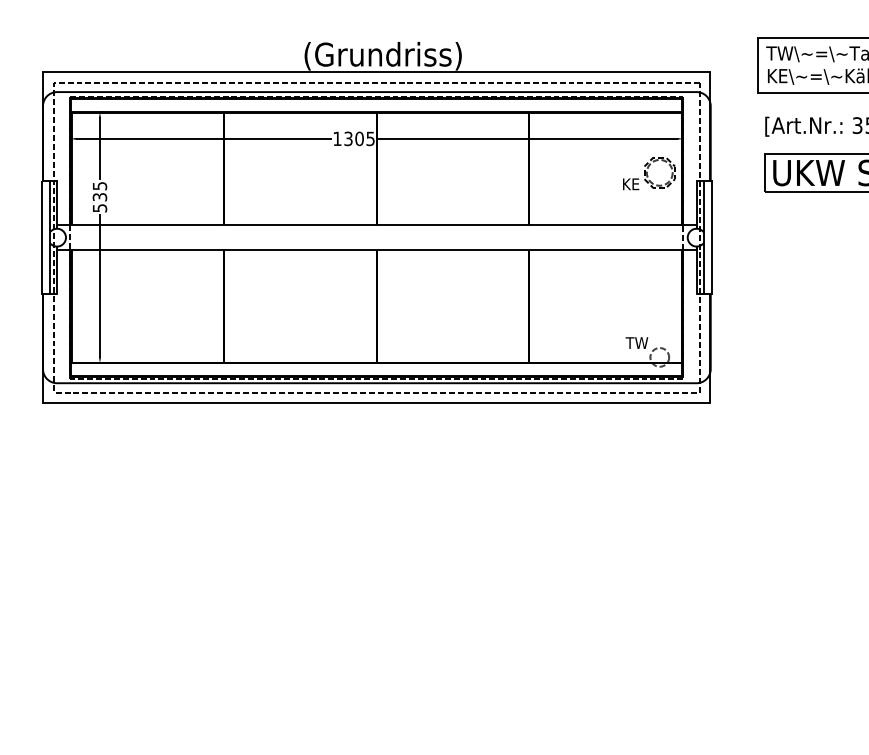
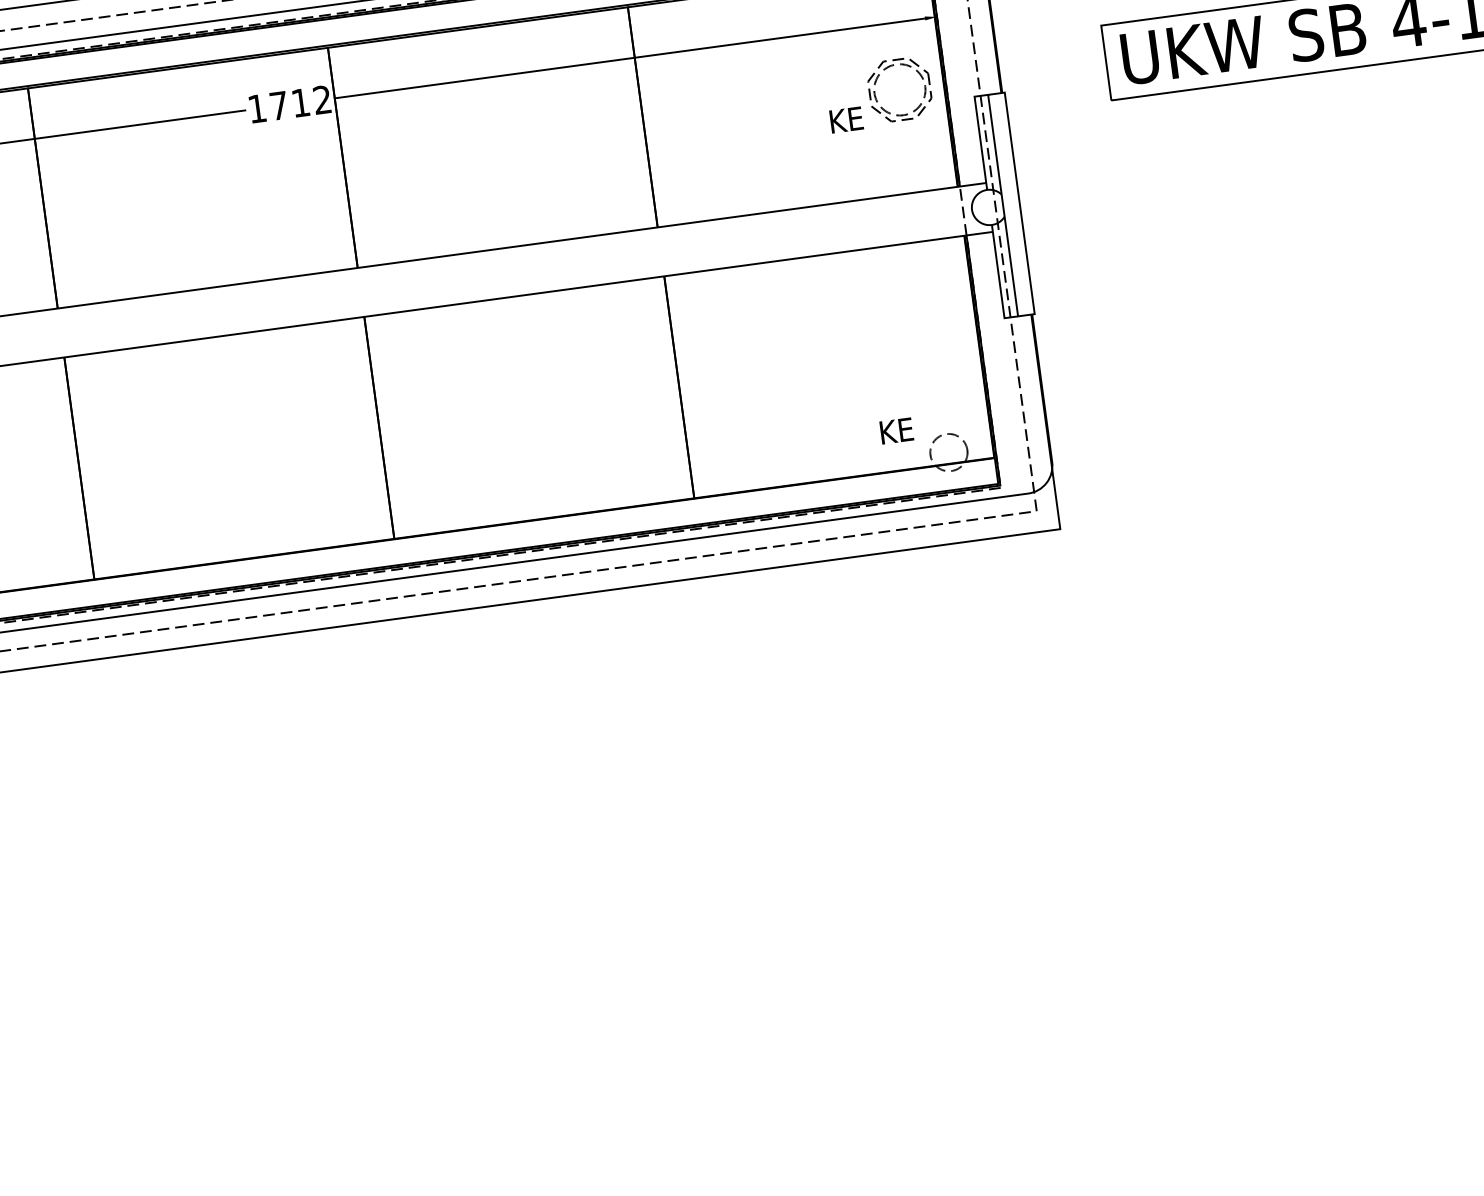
text: (359, 138) -> (300, 102), 1305 -> 1712
text: (636, 342) -> (899, 429), TW -> KE

